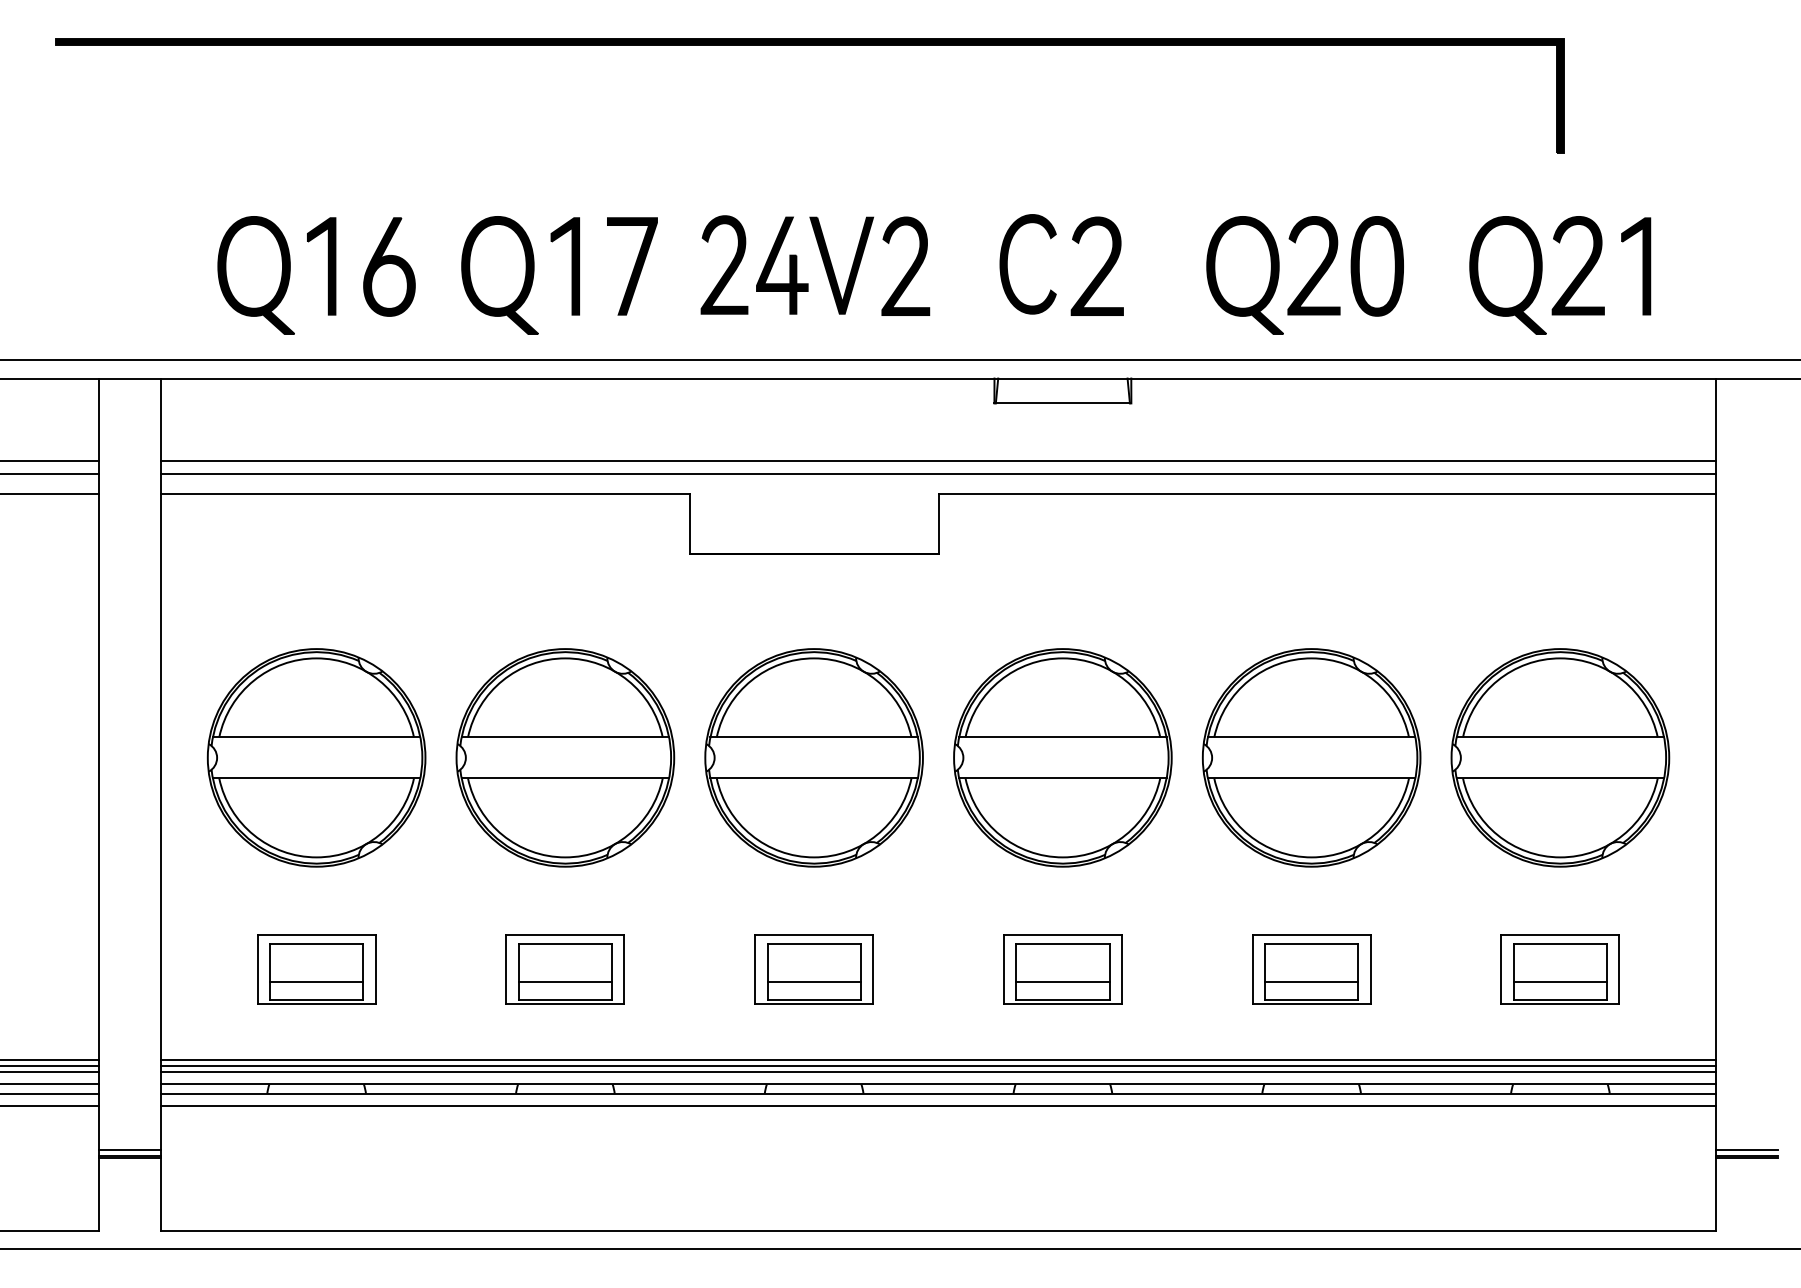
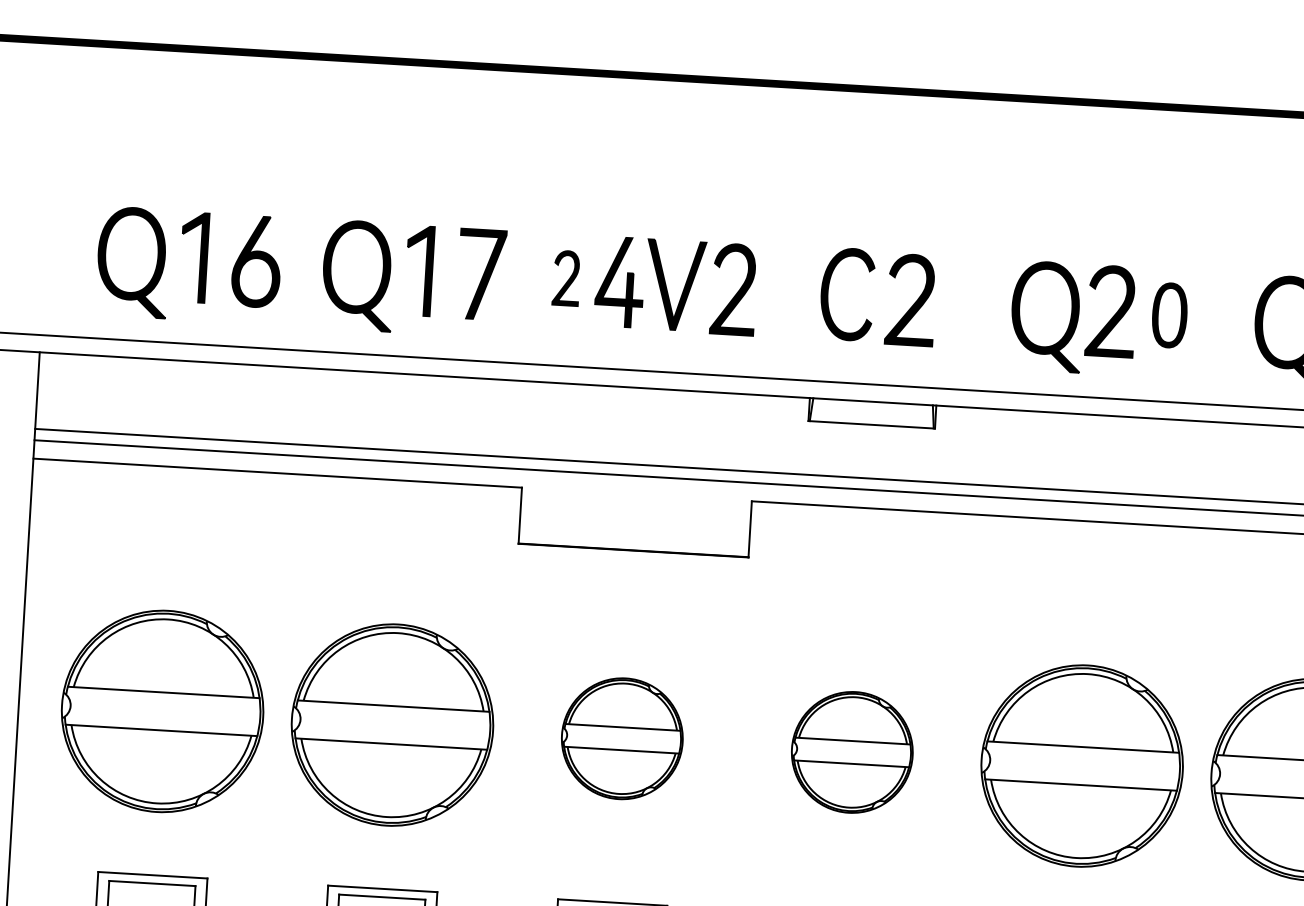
part: (724, 264) -> (566, 277), size x0.6
part: (1376, 266) -> (1169, 315), size x0.7
part: (813, 757) -> (621, 738), size x0.6
part: (1062, 757) -> (851, 752), size x0.6

